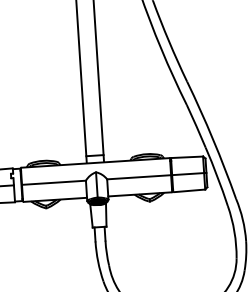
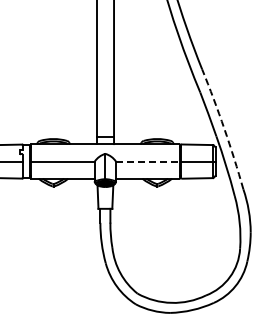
arc: (213, 139) -> (224, 128), solid -> dashed
line: (139, 177) -> (148, 161), solid -> dashed

